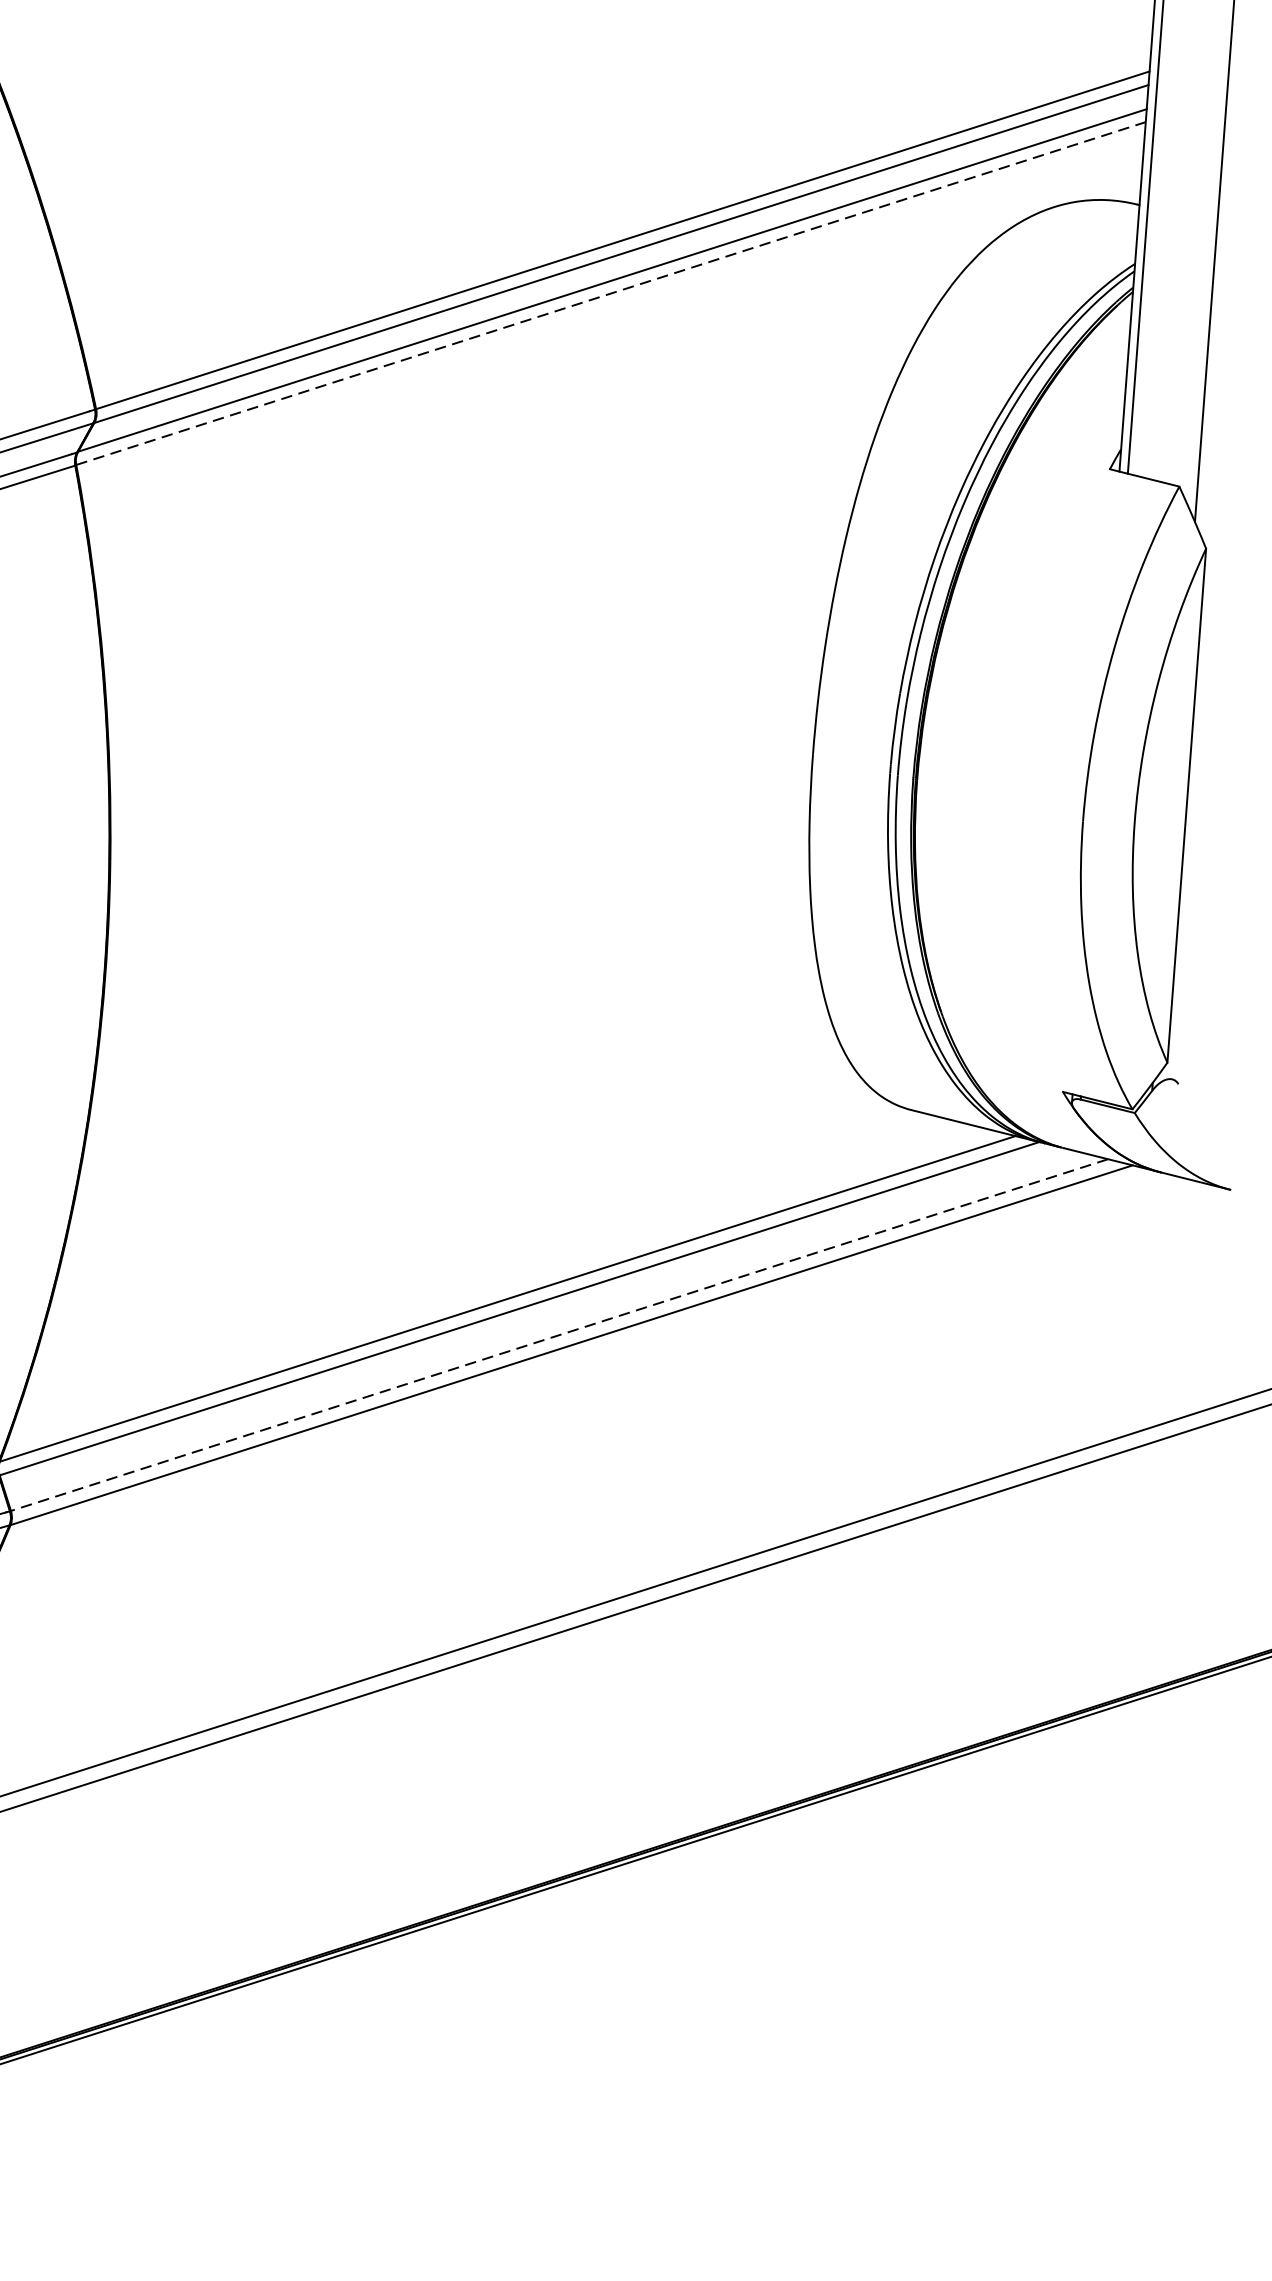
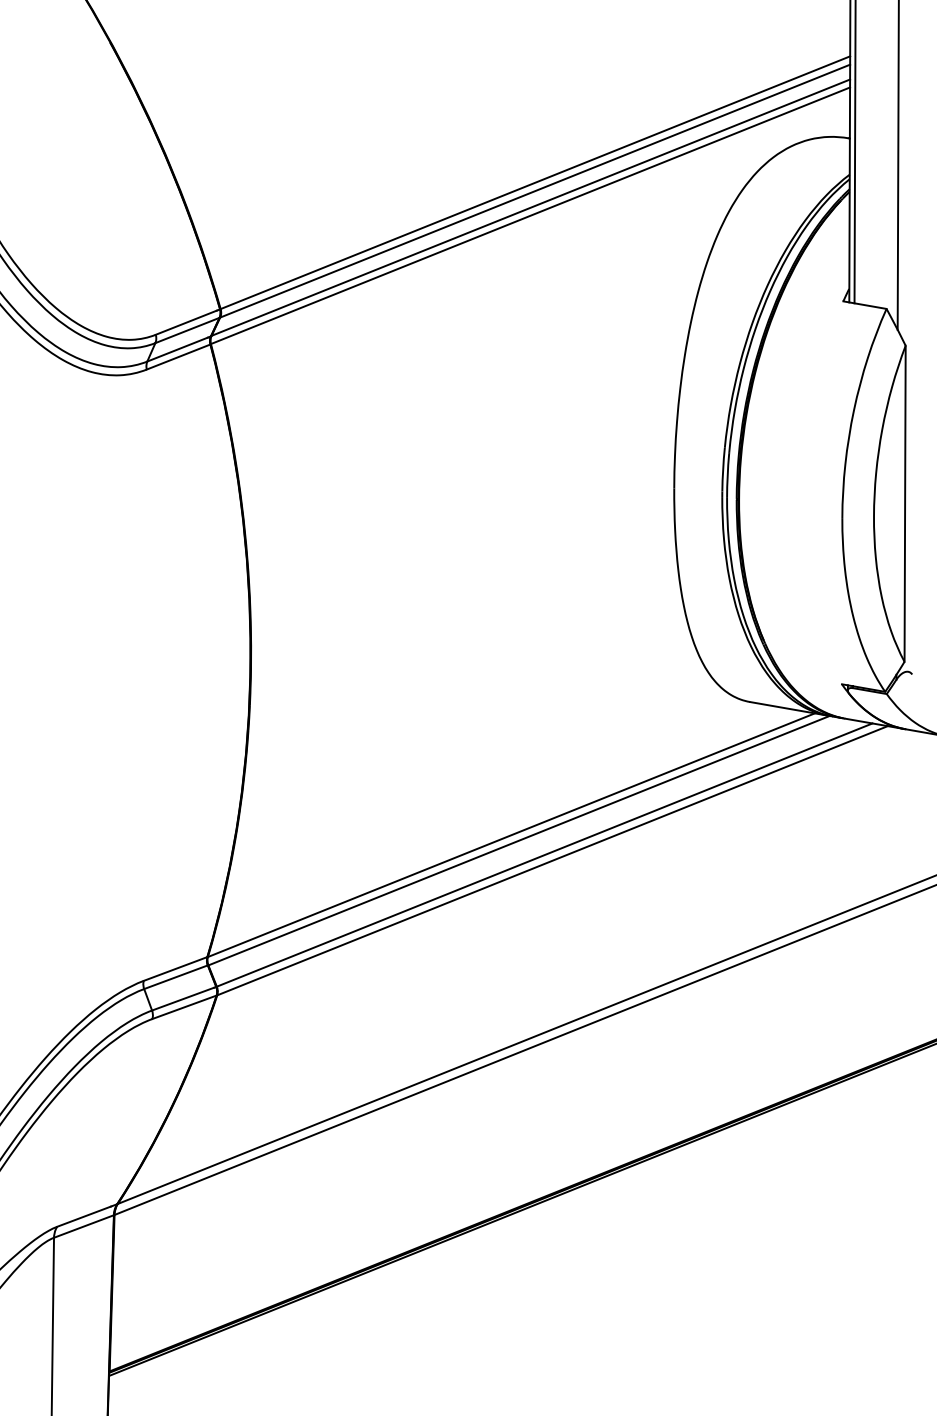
line: (611, 293) -> (530, 215), dashed -> solid
line: (559, 1335) -> (544, 855), dashed -> solid

